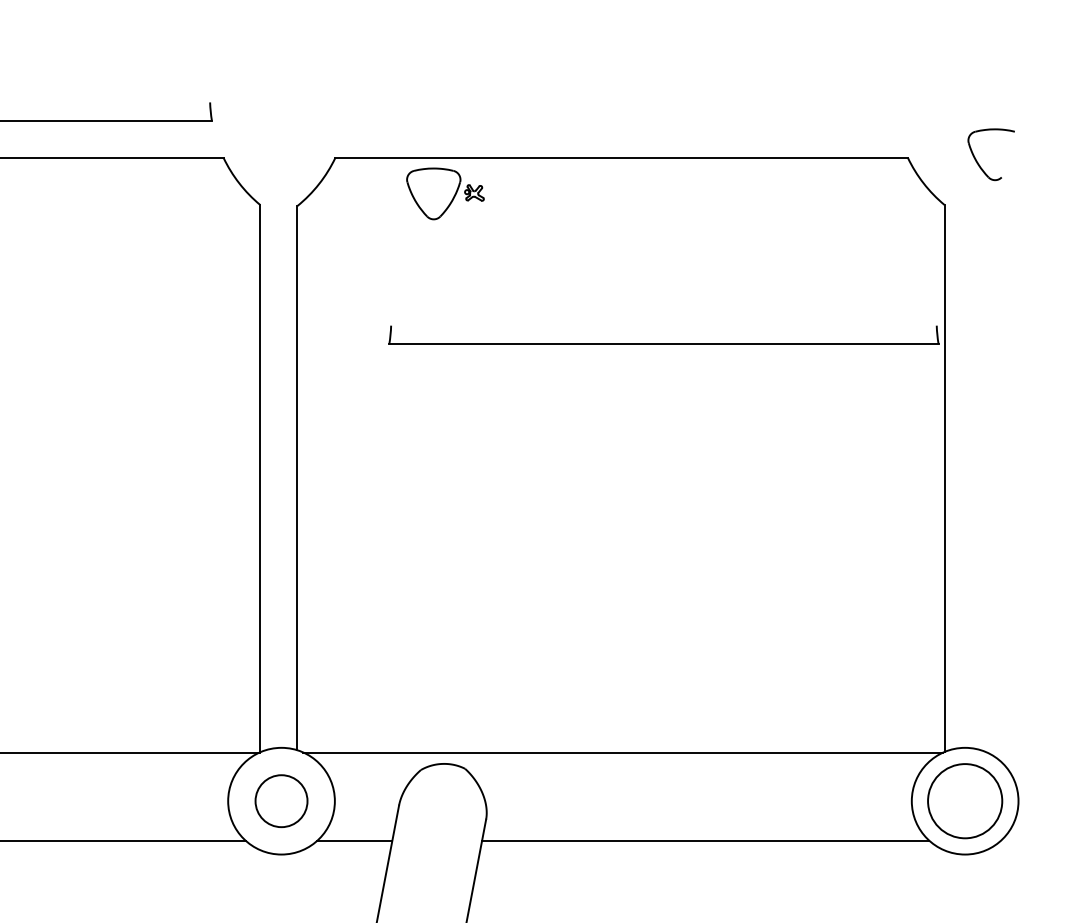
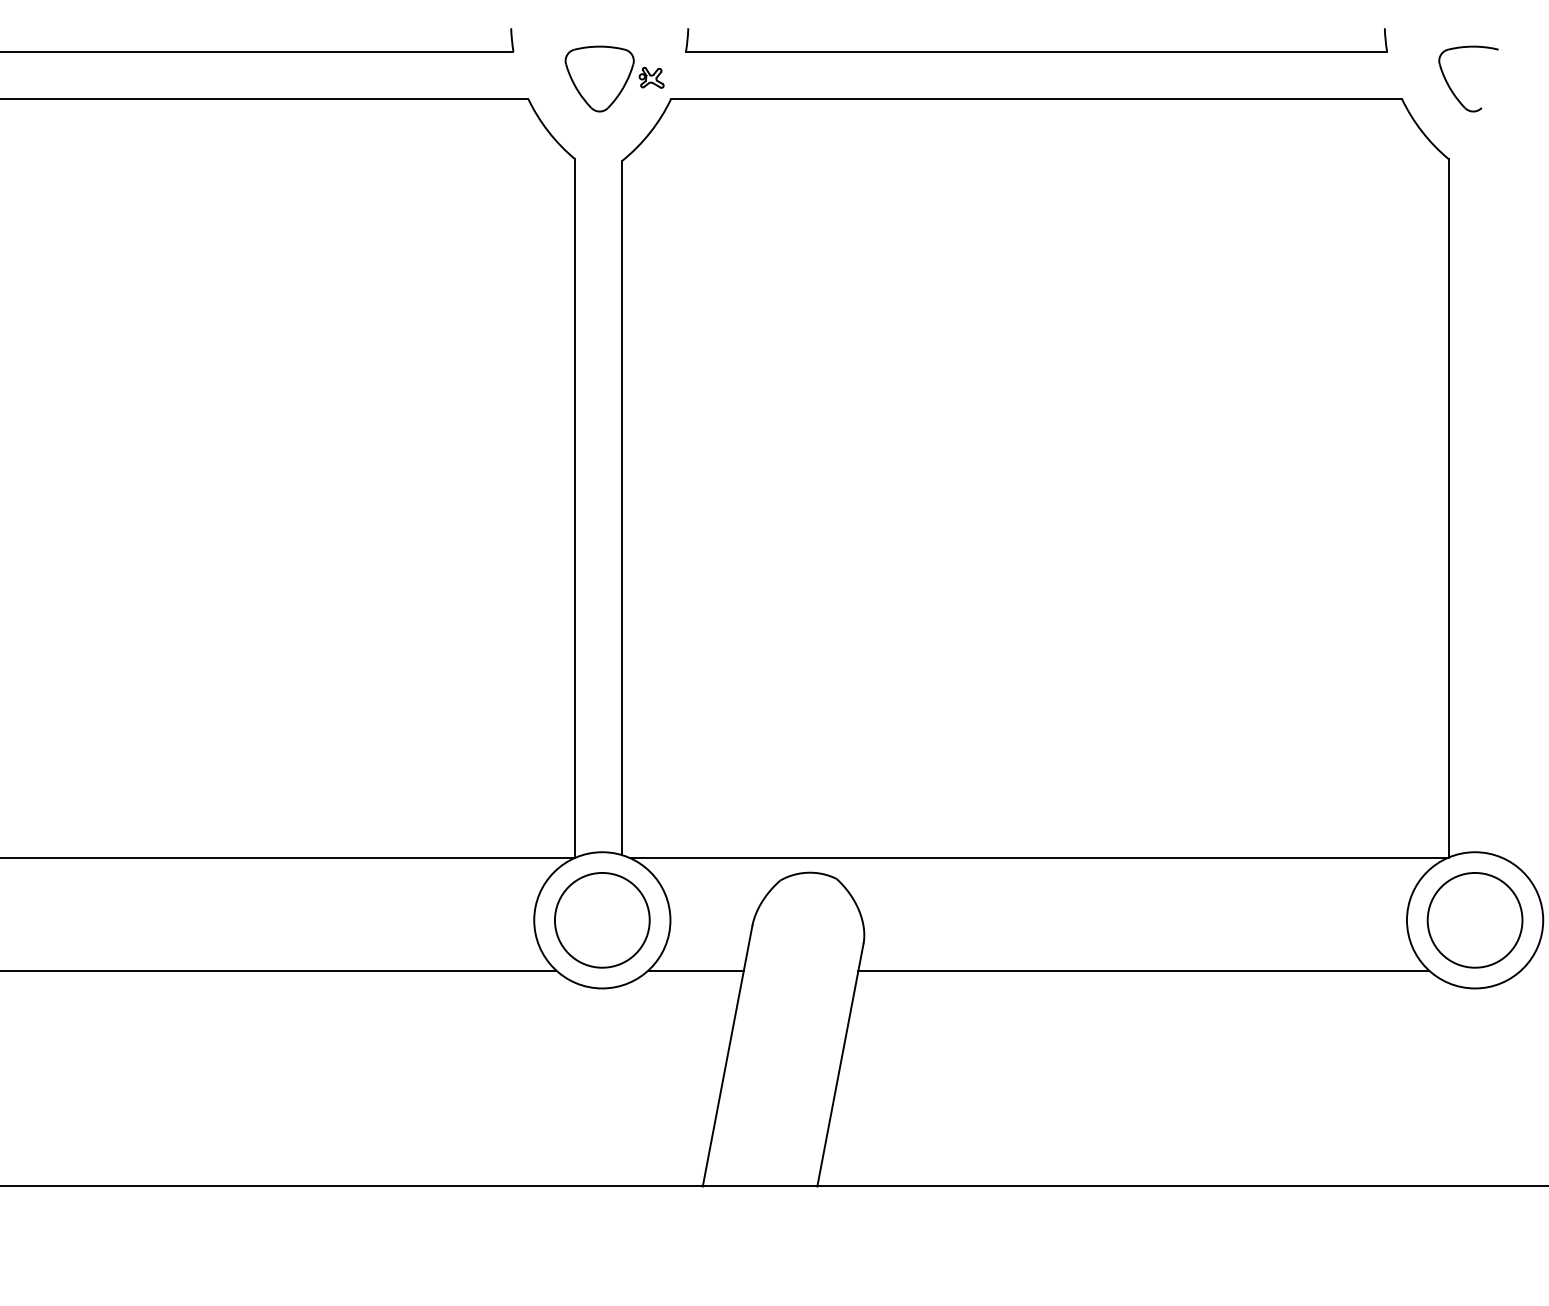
part: (977, 160) -> (1450, 86), moved
part: (445, 193) -> (614, 78), moved
part: (663, 343) -> (1036, 51), moved
circle: (280, 800) -> (601, 919), size x1.43

